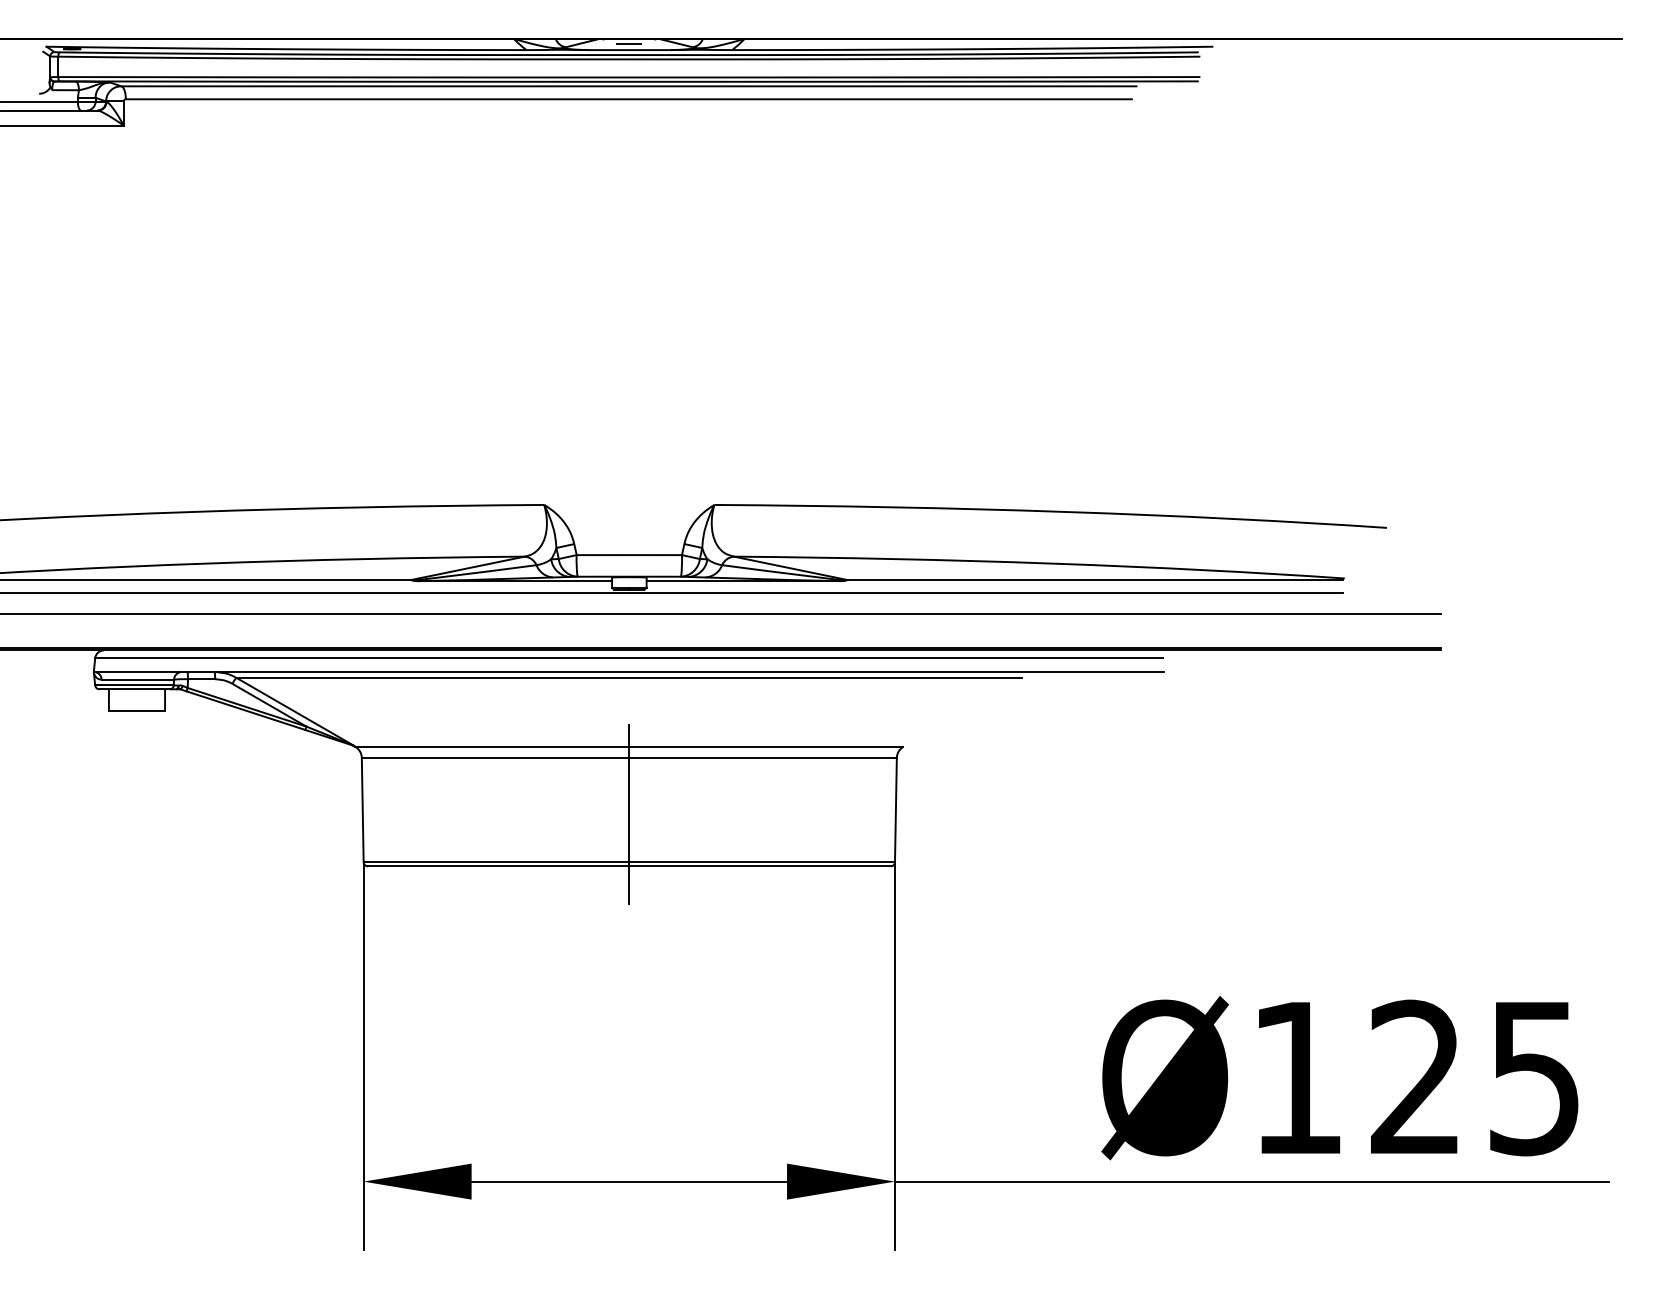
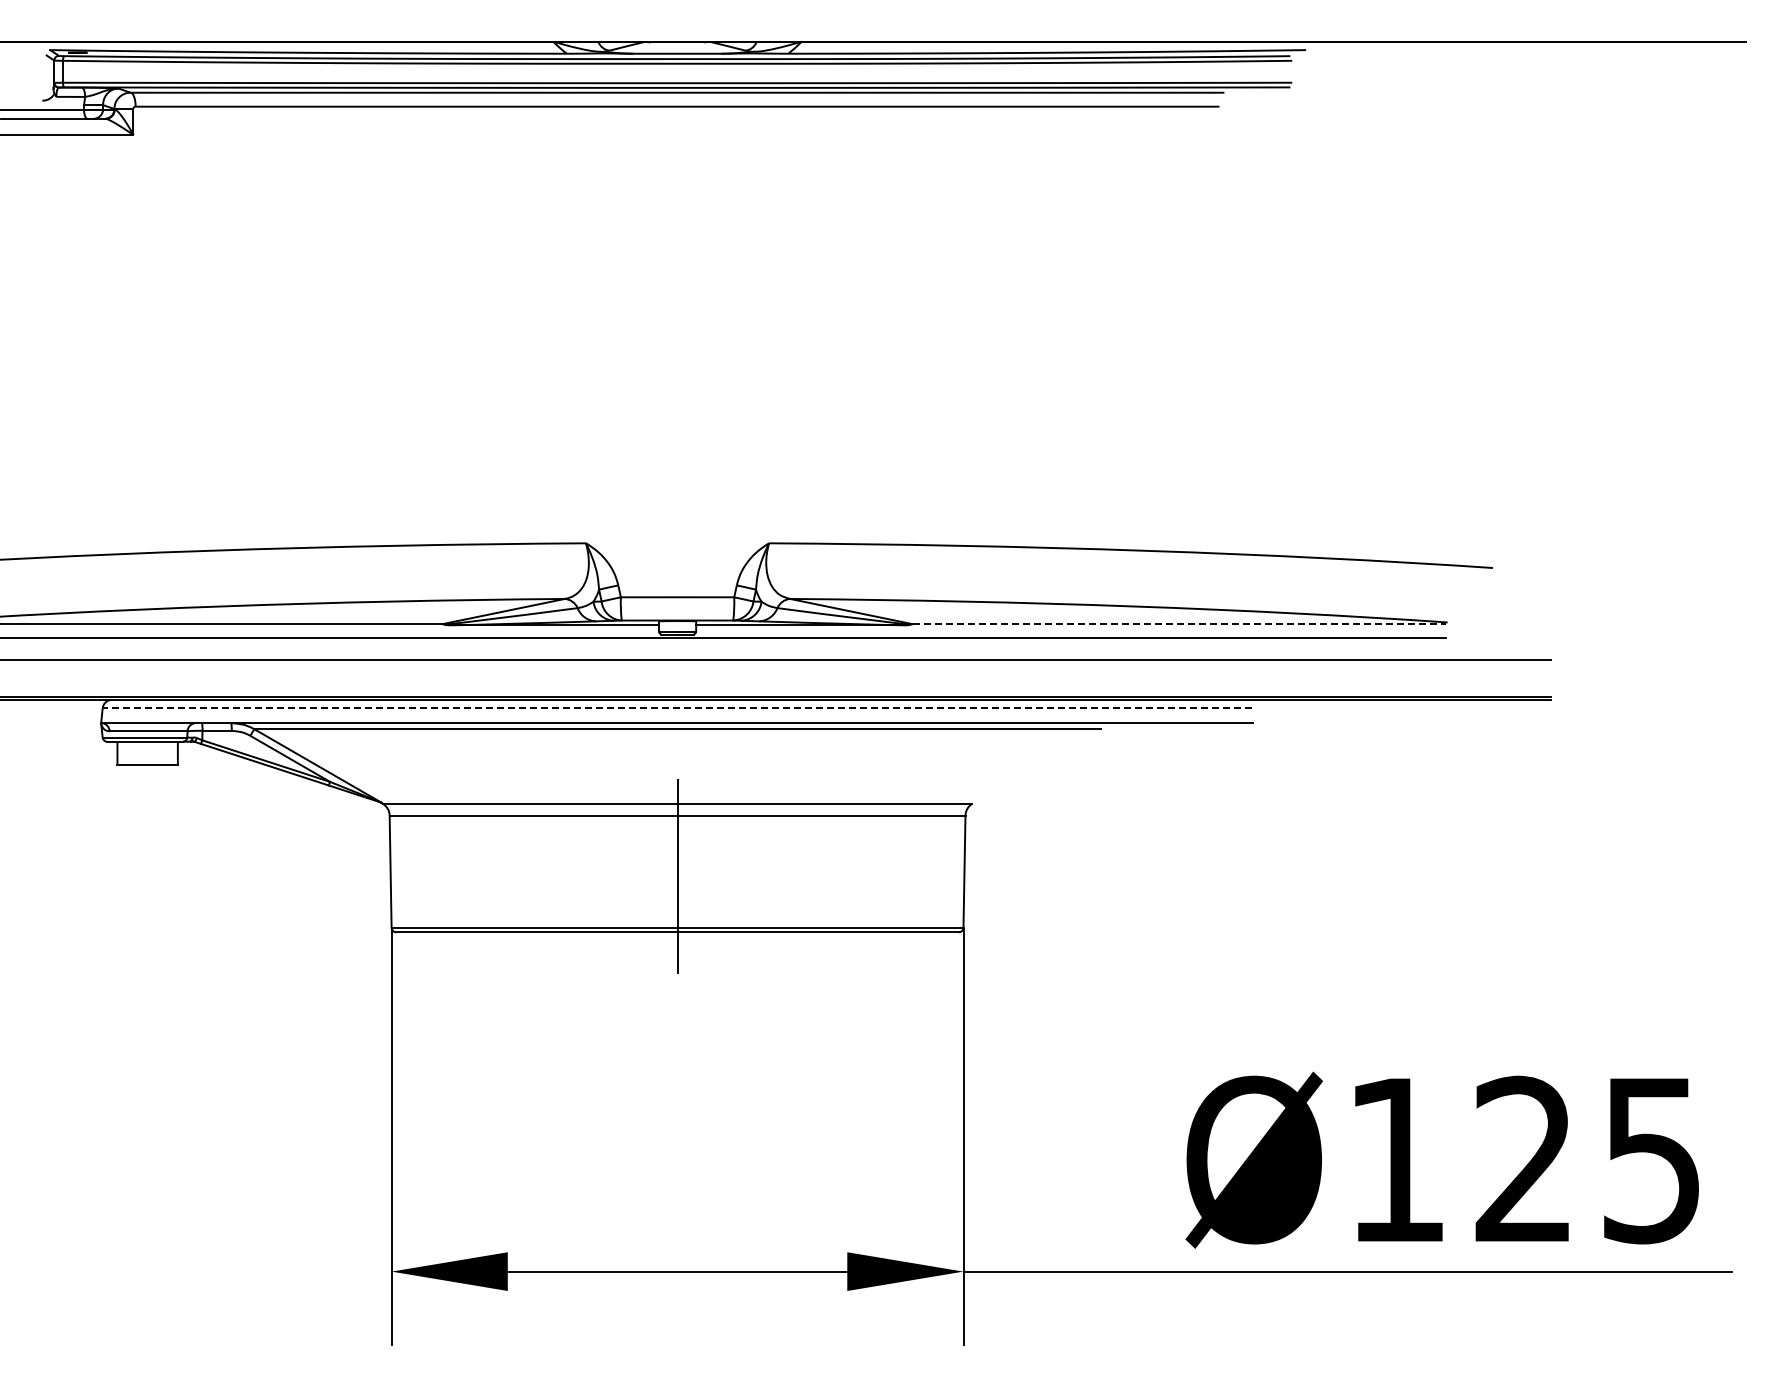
line: (629, 43) -> (677, 46), removed
line: (1095, 580) -> (1179, 624), solid -> dashed
line: (629, 658) -> (677, 708), solid -> dashed

